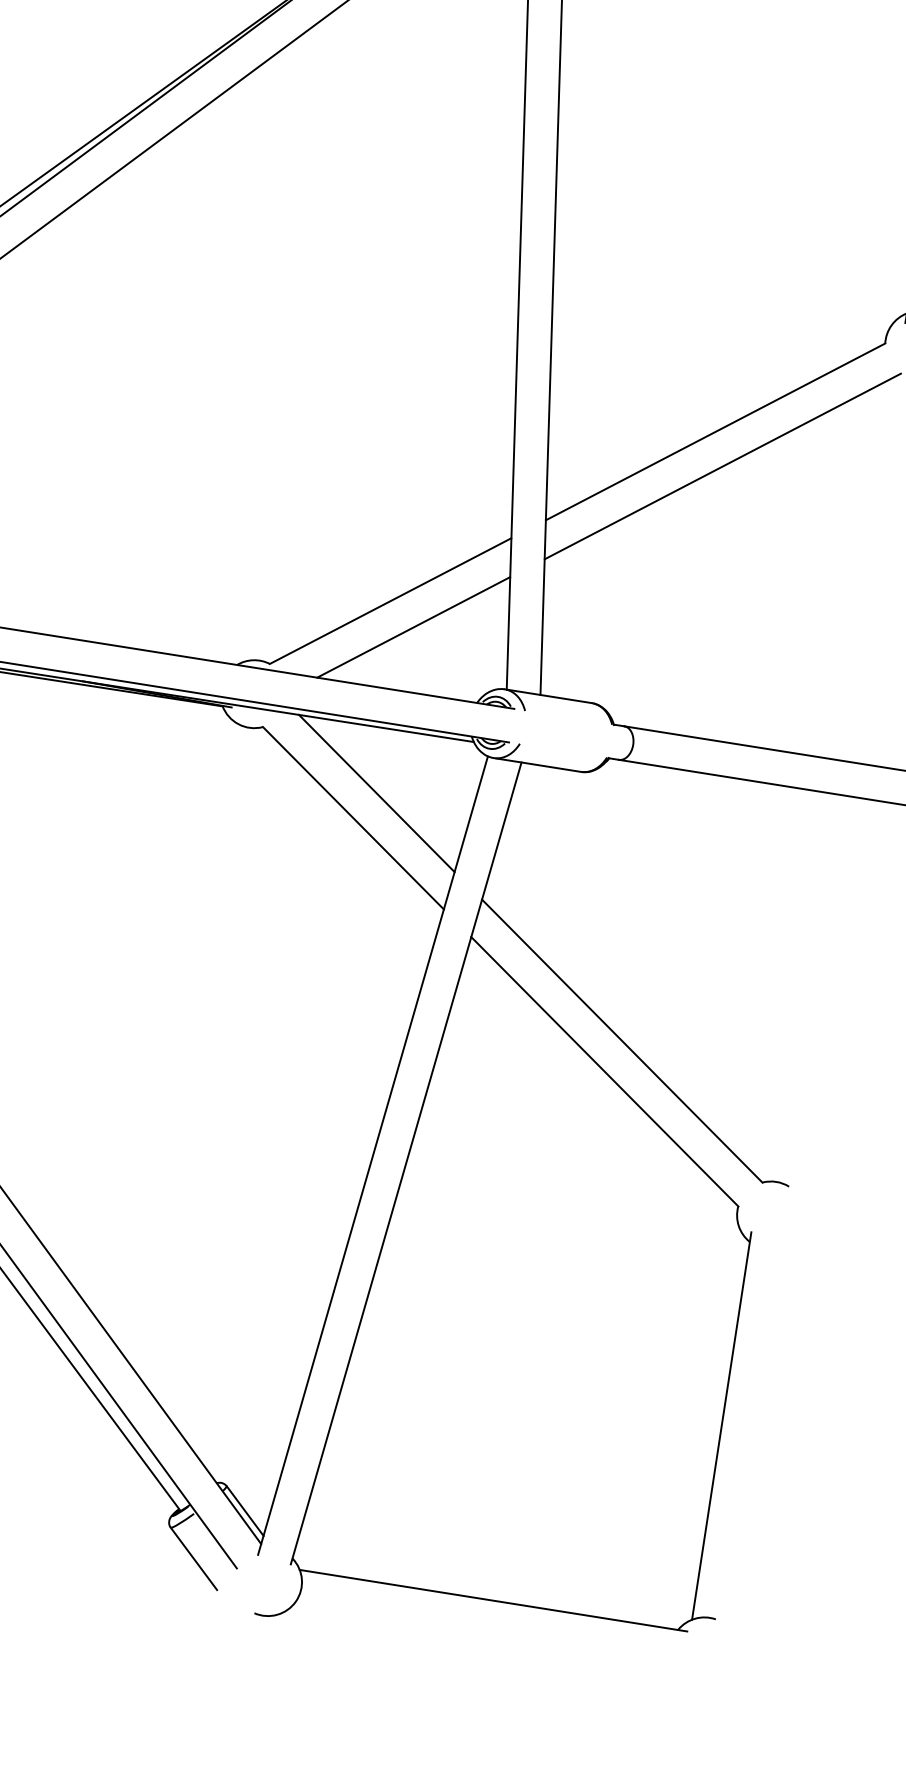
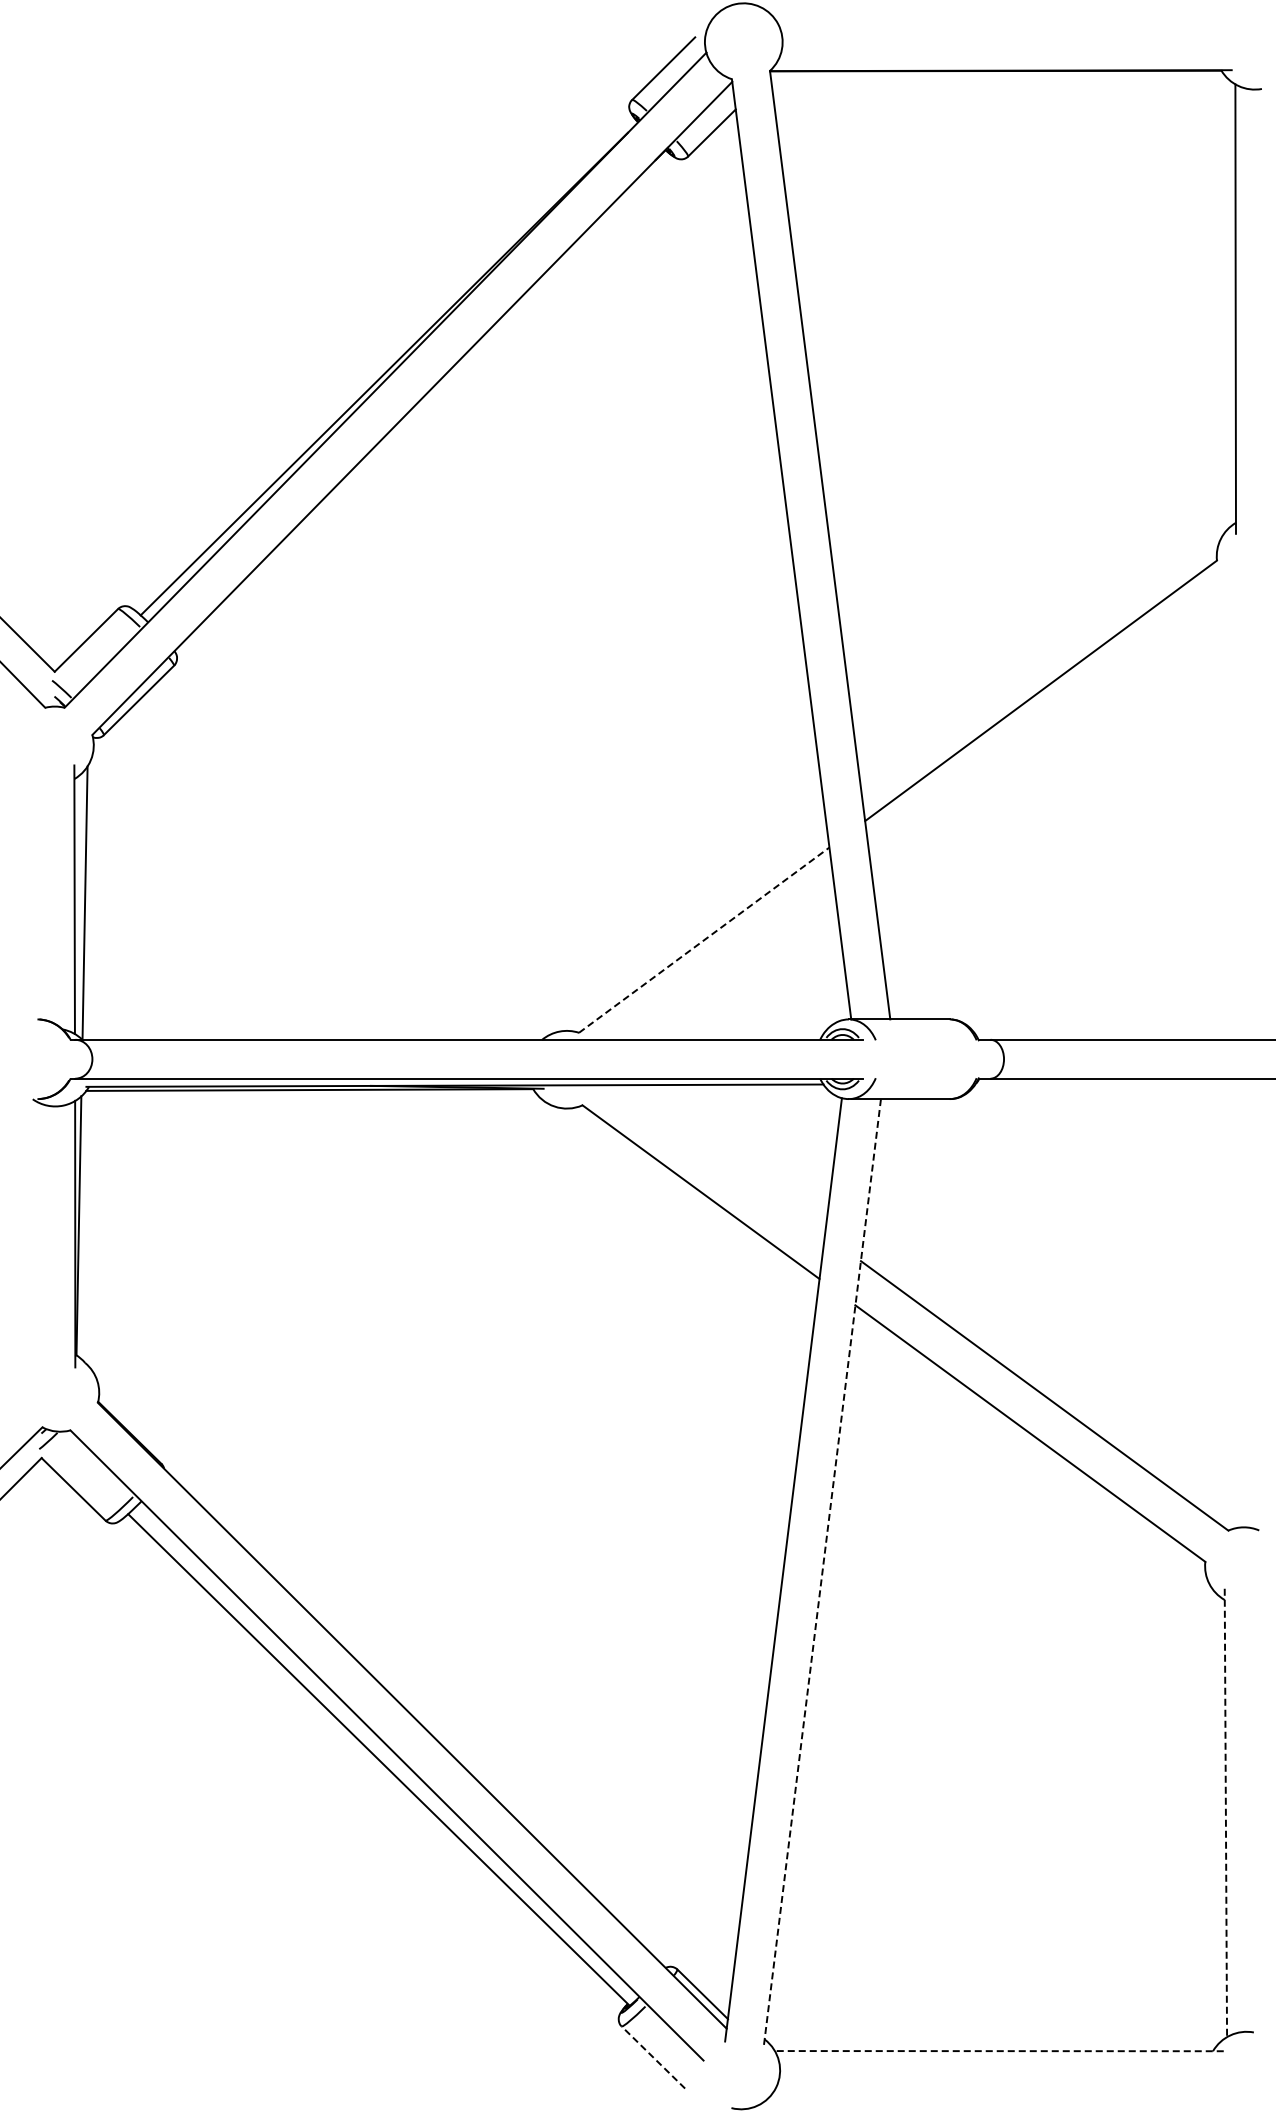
line: (722, 466) -> (1055, 728), removed
line: (390, 601) -> (704, 940), solid -> dashed
line: (413, 627) -> (734, 965), removed
line: (376, 792) -> (722, 1159), removed
line: (406, 1164) -> (822, 1573), solid -> dashed
line: (721, 1426) -> (1225, 1813), solid -> dashed
line: (194, 1558) -> (653, 2057), solid -> dashed
line: (492, 1600) -> (998, 2051), solid -> dashed

